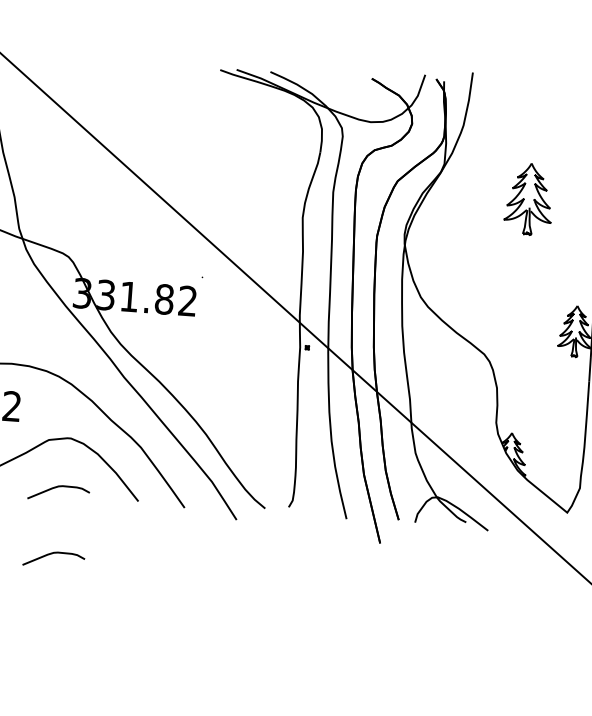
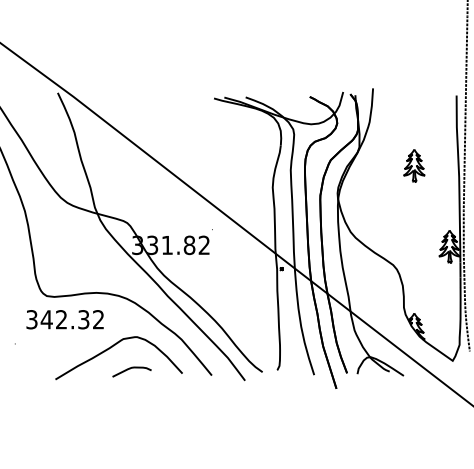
part: (529, 199) -> (414, 165), size x0.71
curve: (51, 555) -> (130, 411), removed

